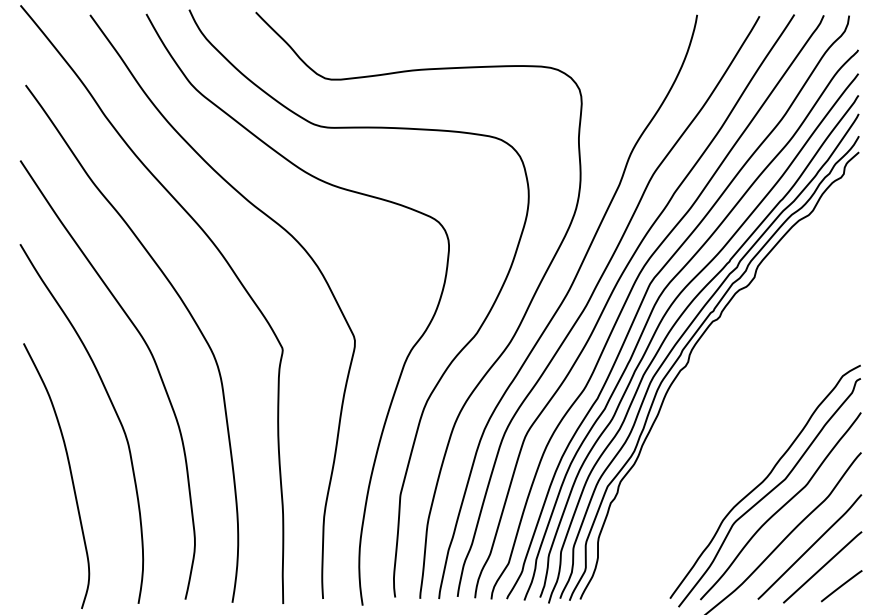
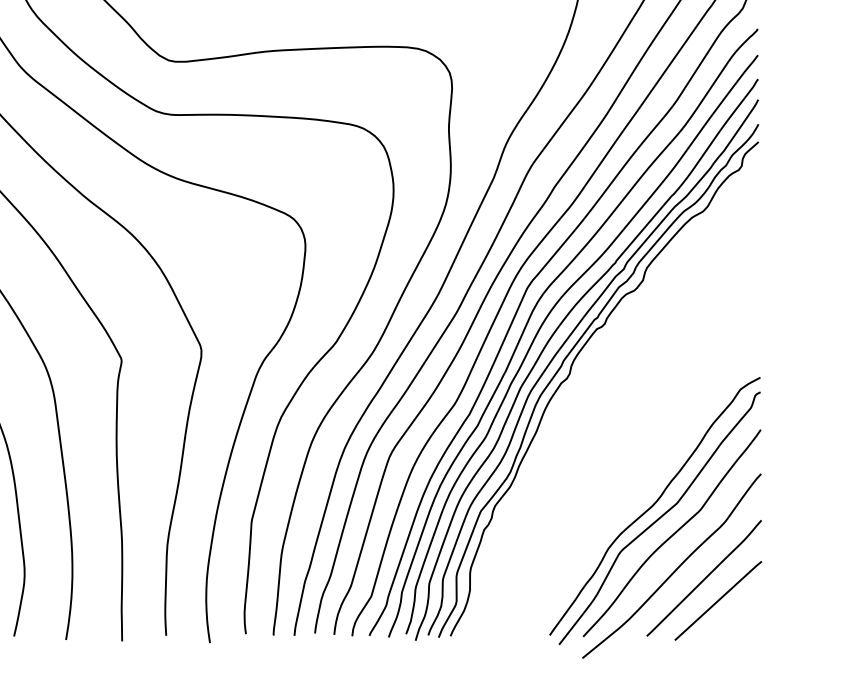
line: (841, 586) -> (739, 621), removed

